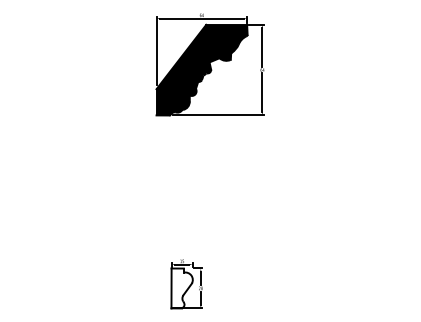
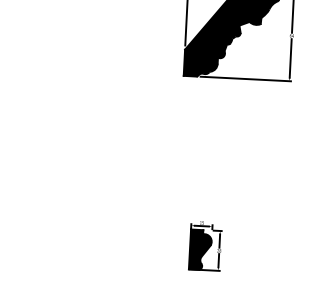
fill: (181, 288) -> (199, 249), added

